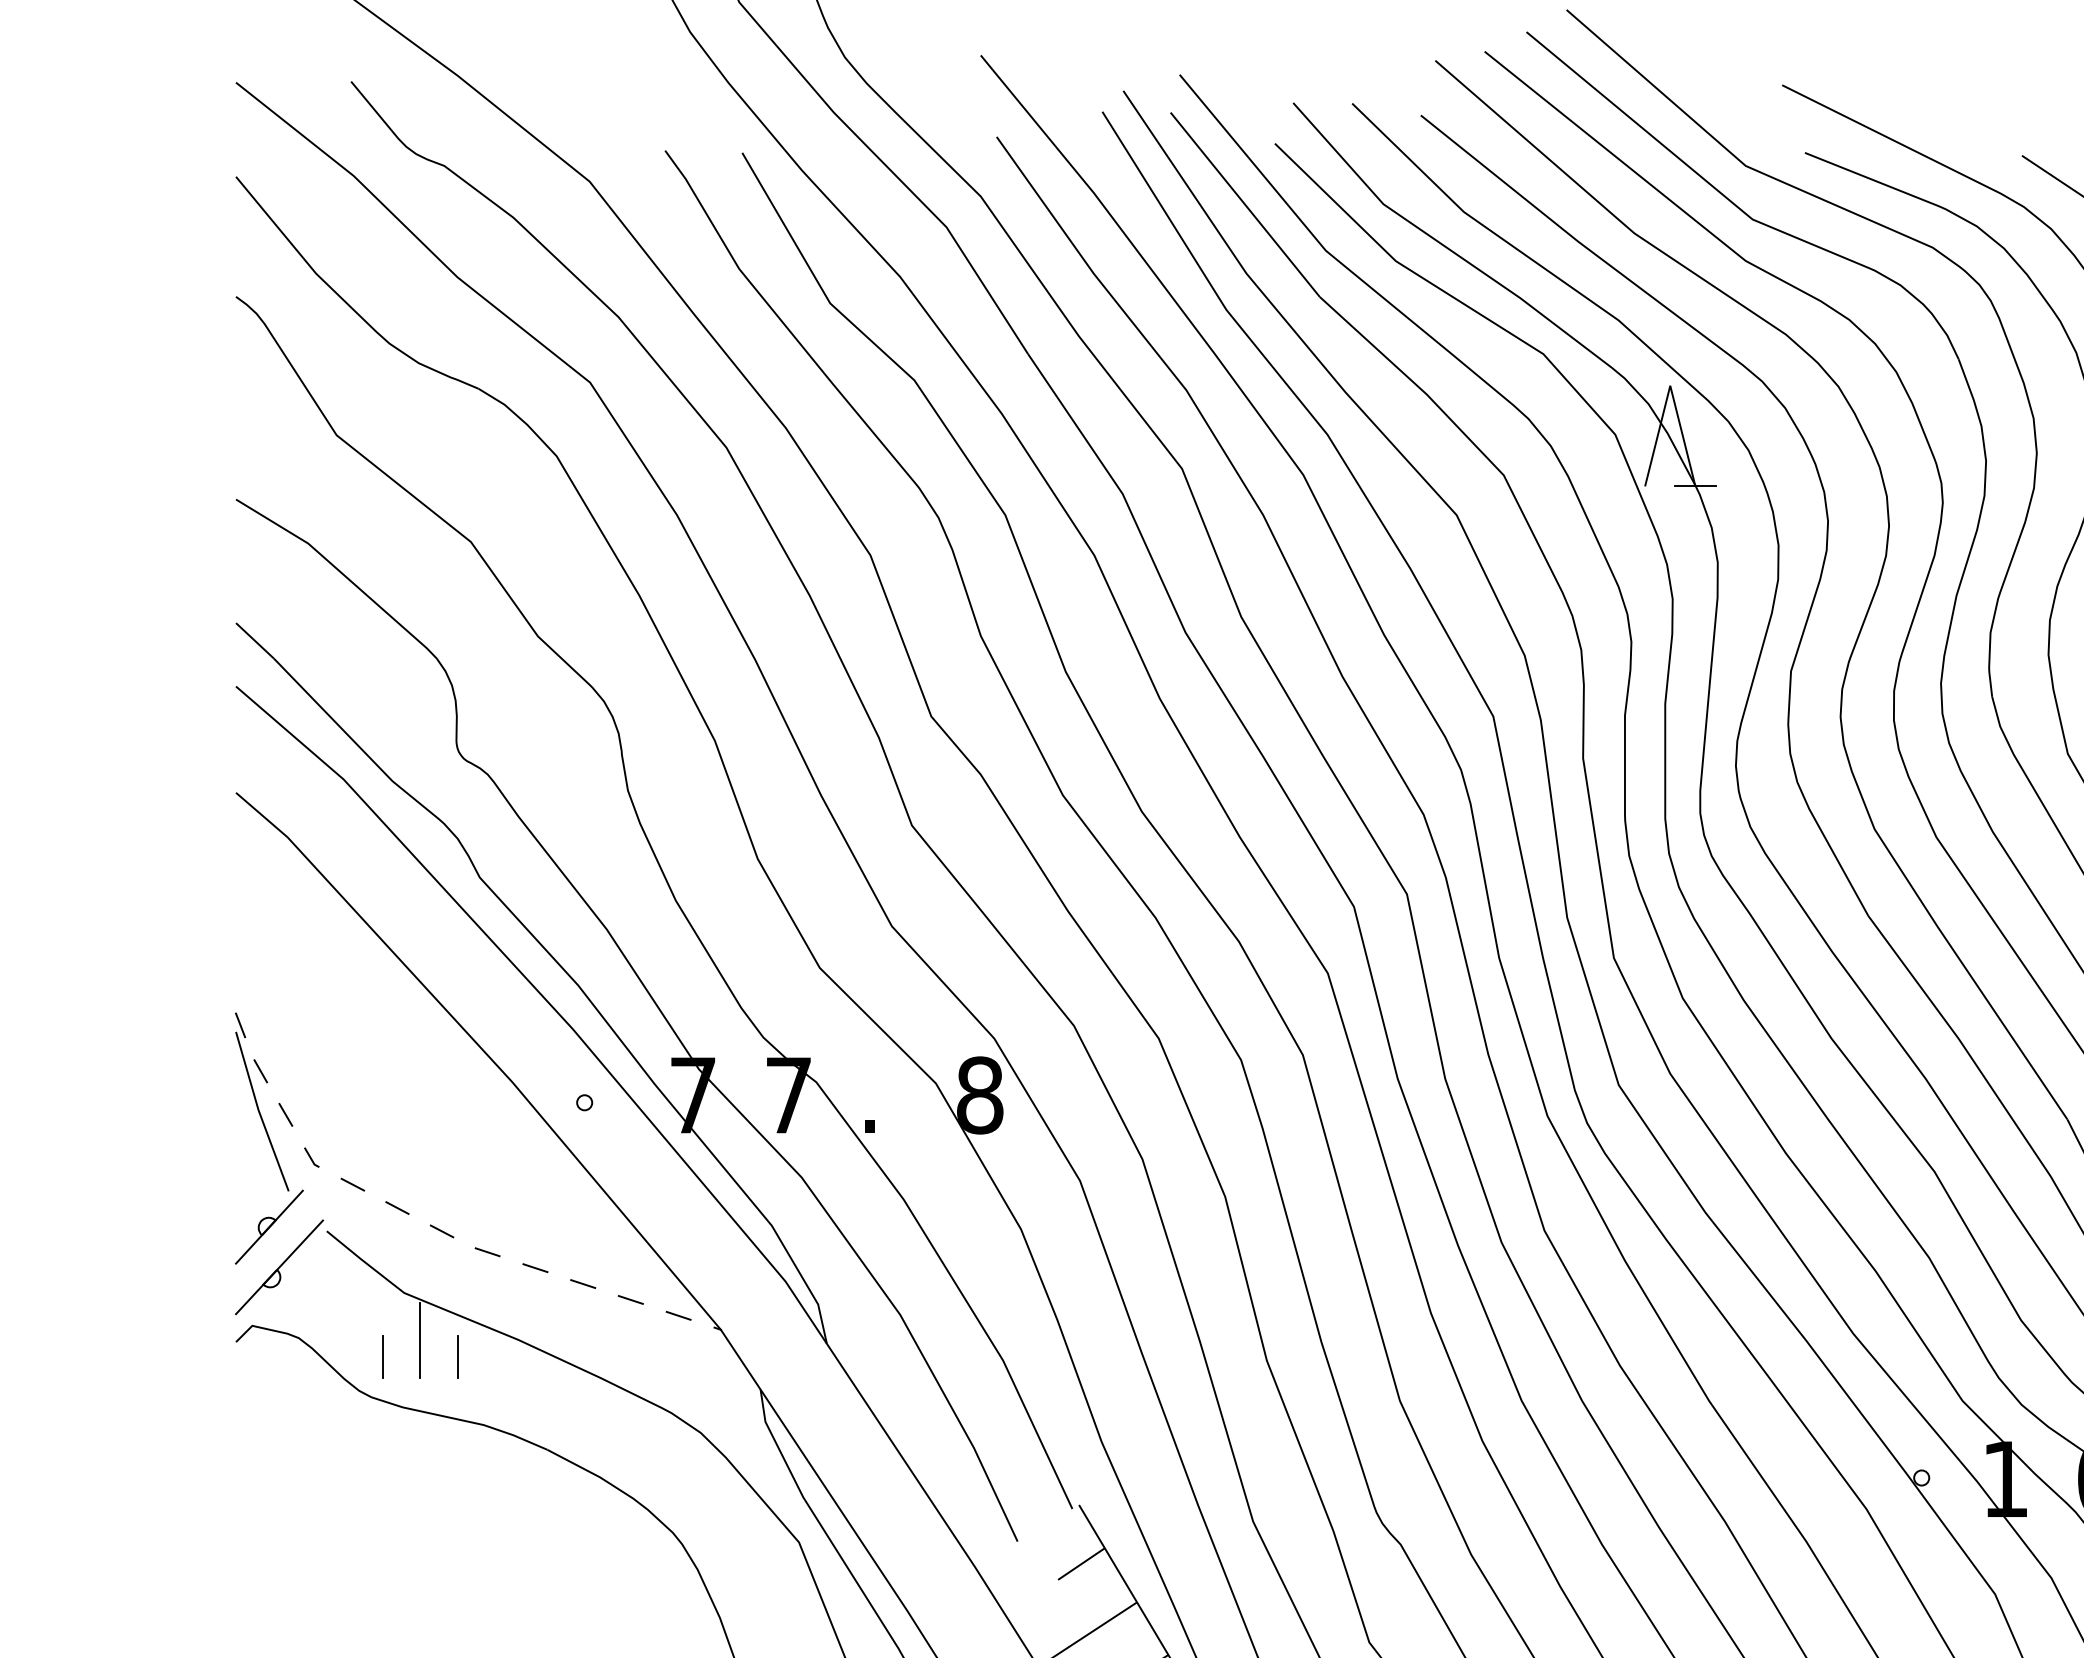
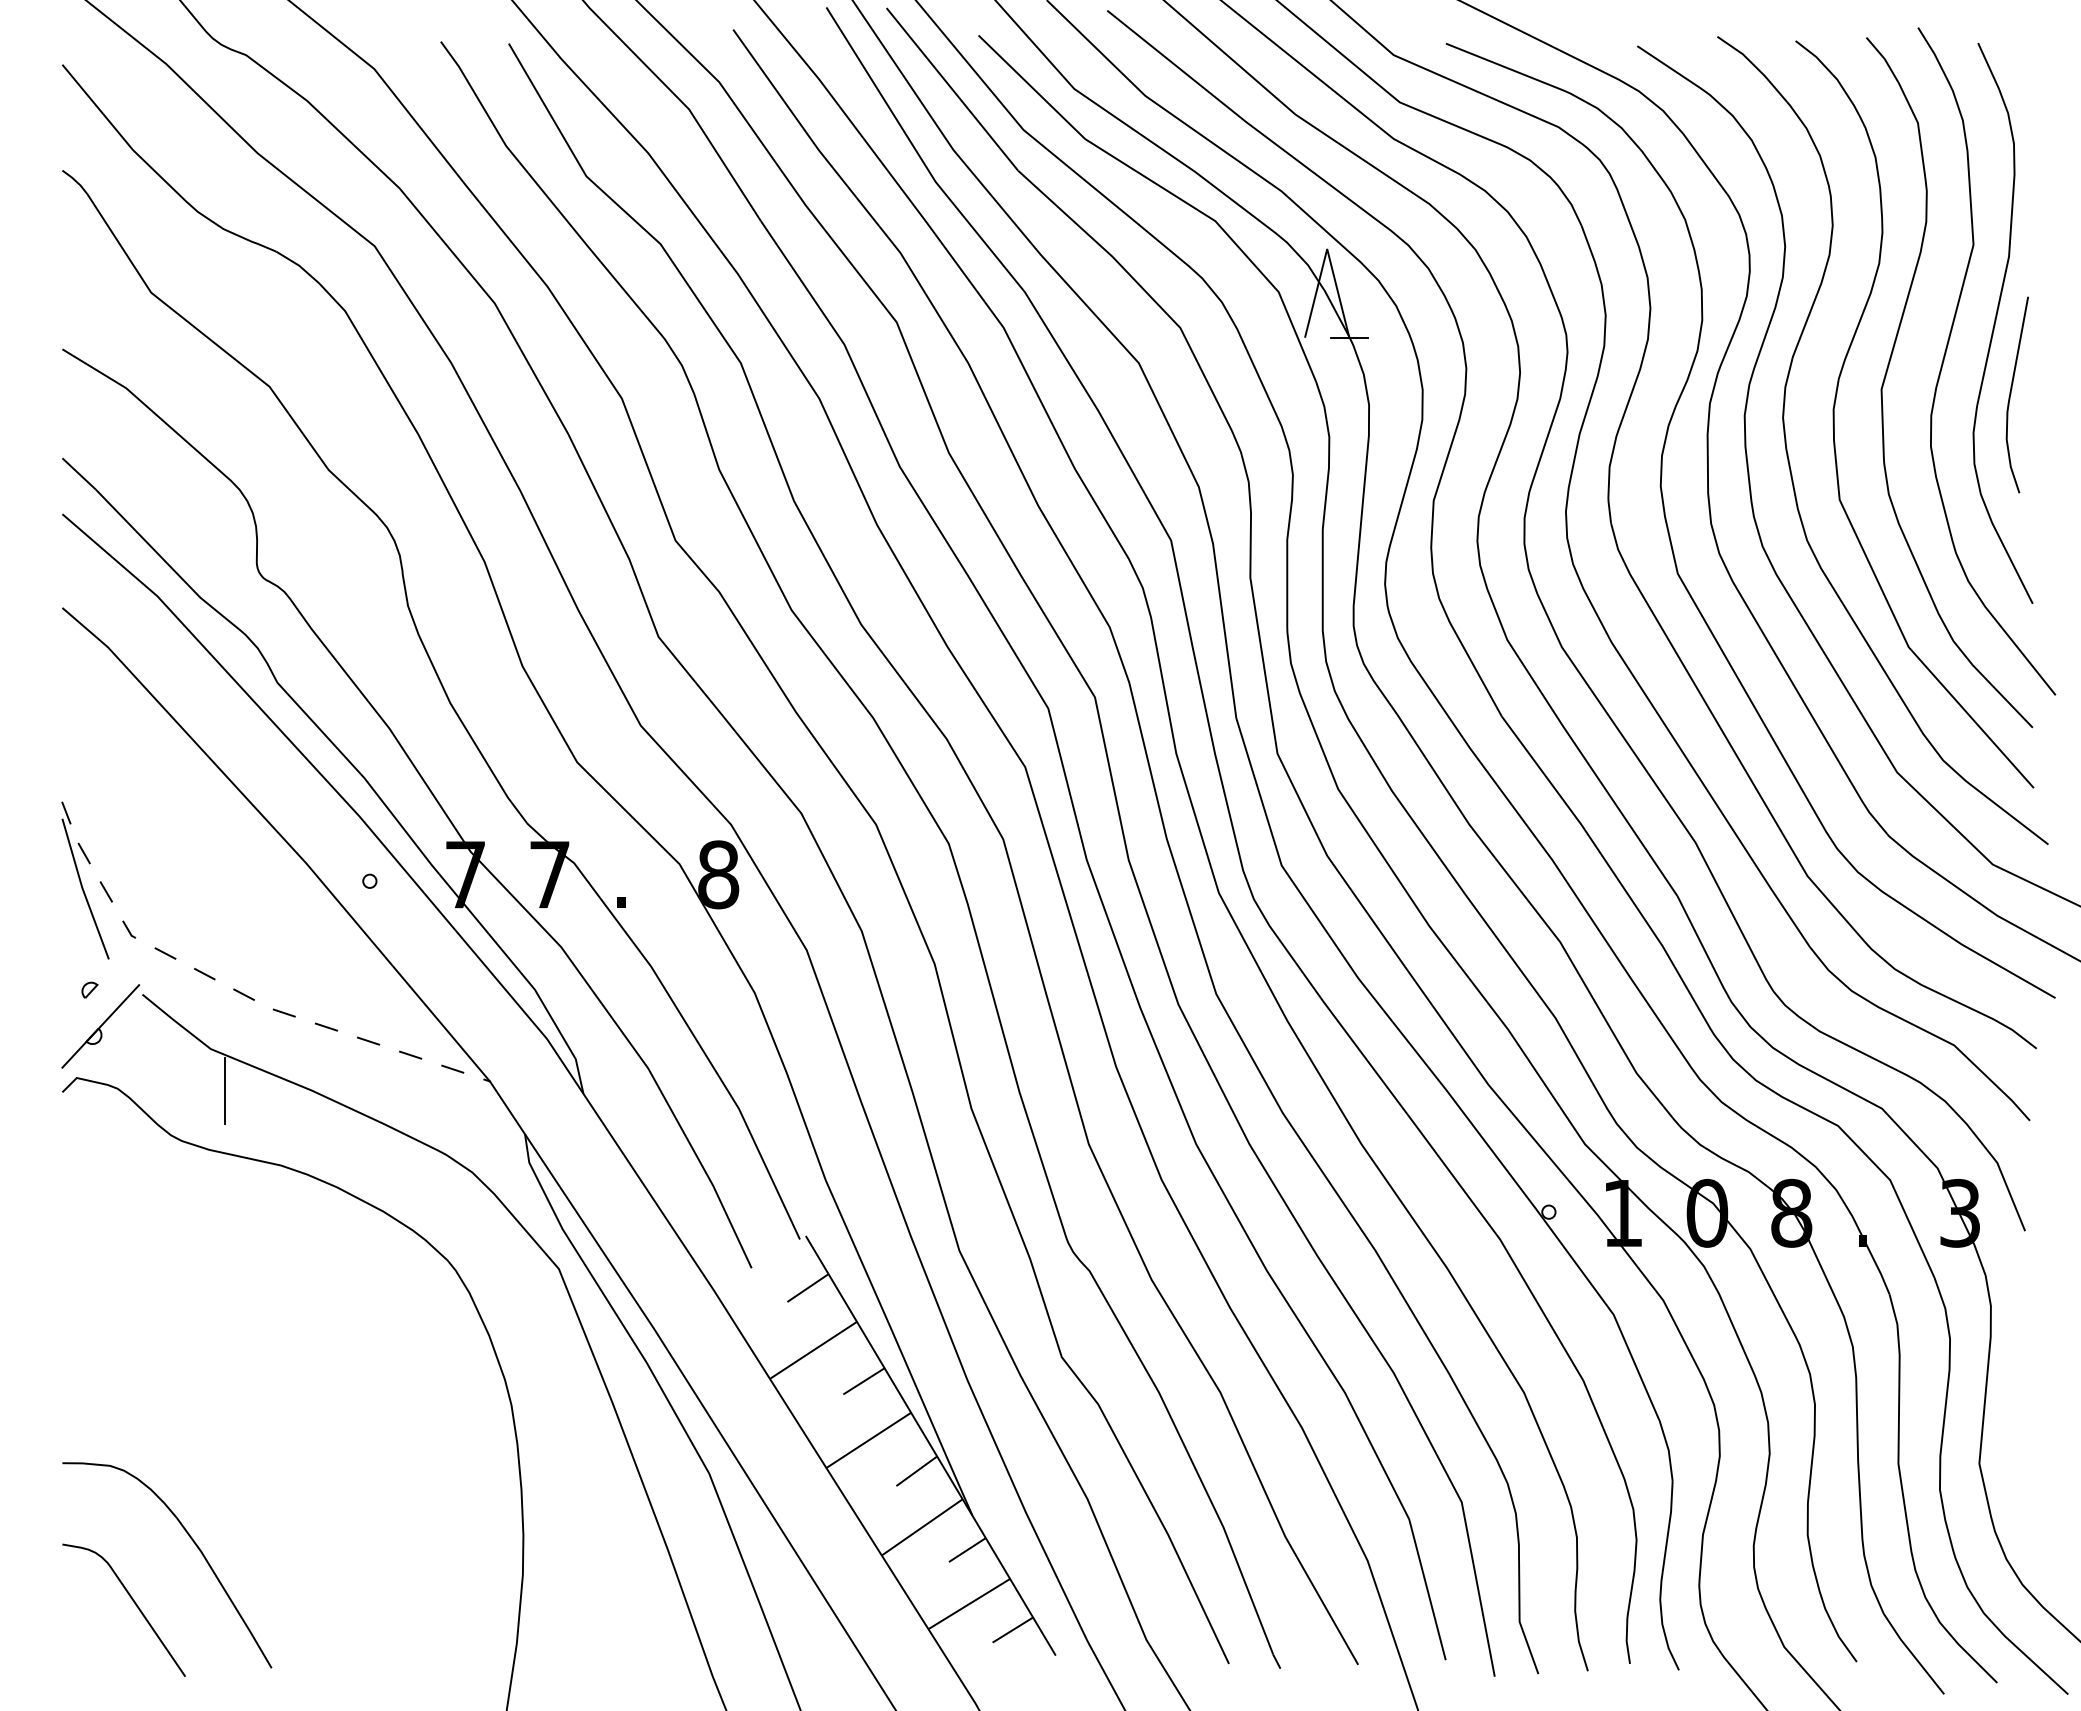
line: (268, 1226) -> (91, 990), removed
line: (382, 1357) -> (191, 1105), removed
line: (458, 1357) -> (258, 1105), removed

